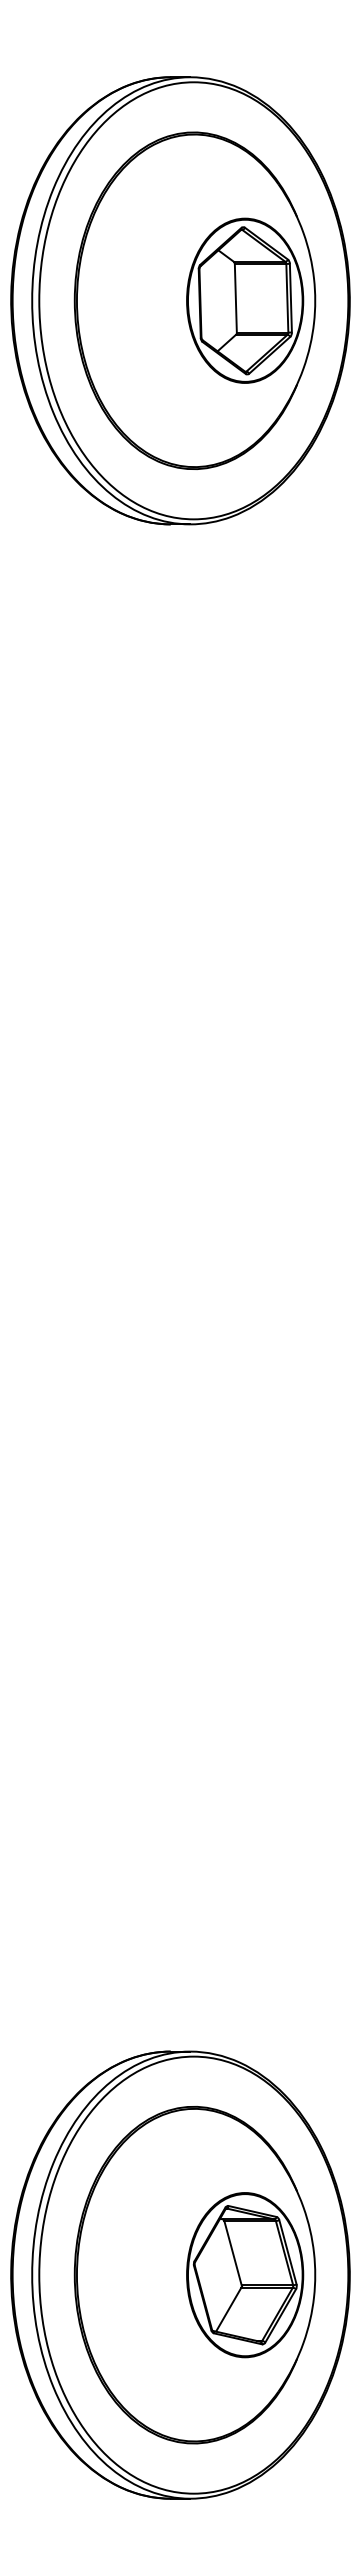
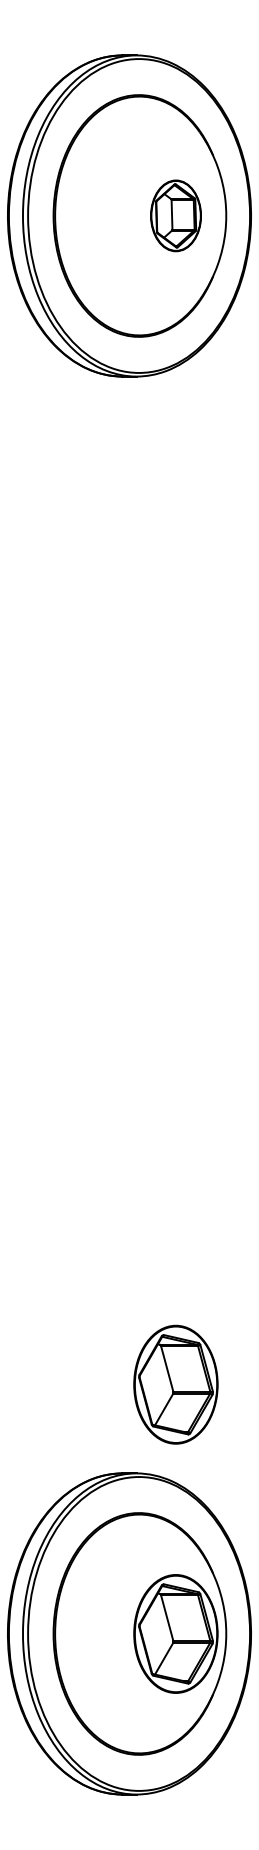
part: (245, 300) -> (176, 215), size x0.6
part: (245, 1928) -> (176, 1385), added

